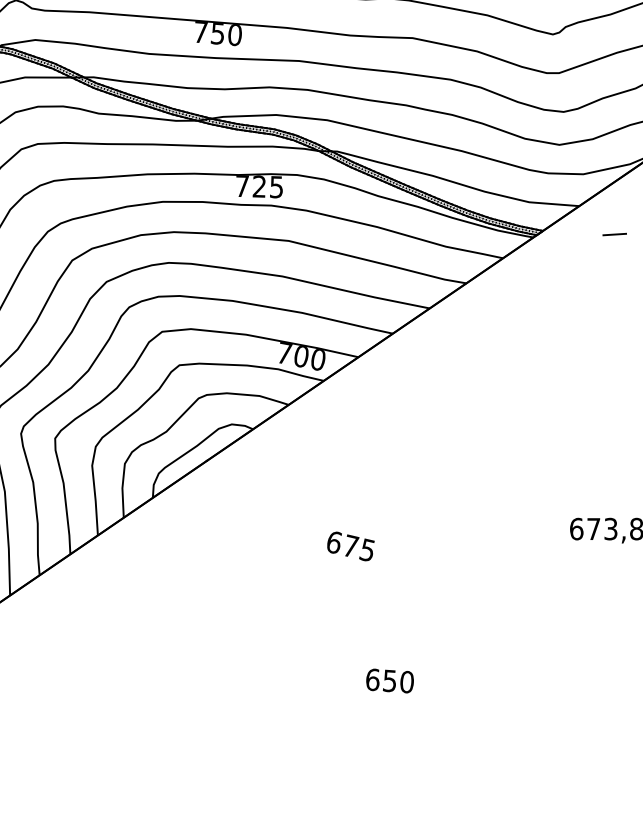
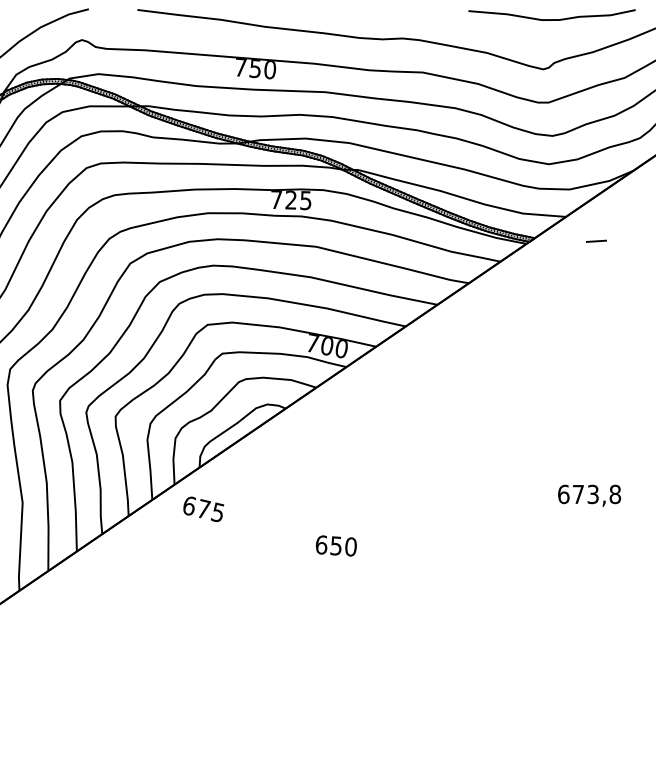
text: (350, 546) -> (203, 509), moved
text: (390, 680) -> (336, 545), moved

